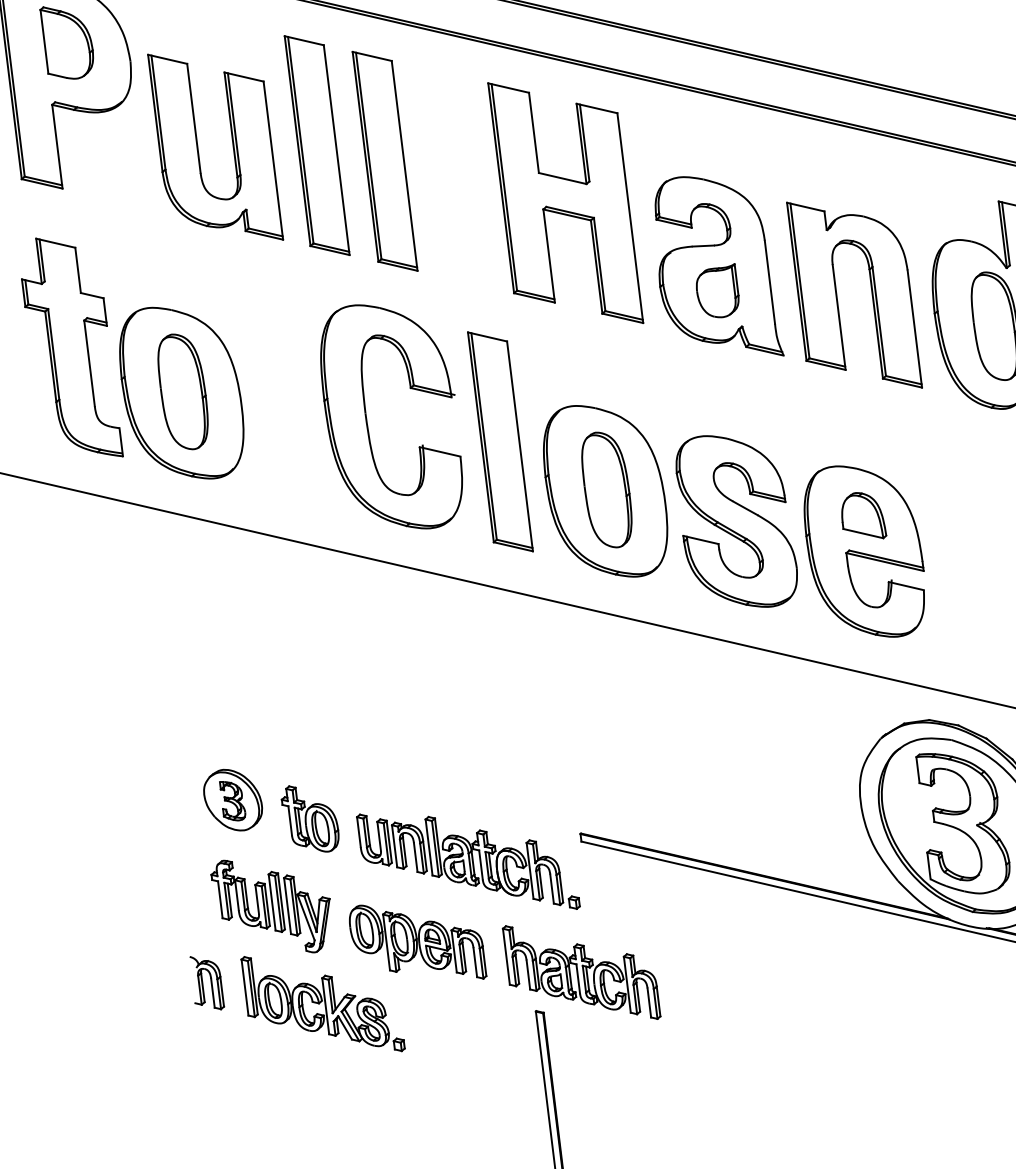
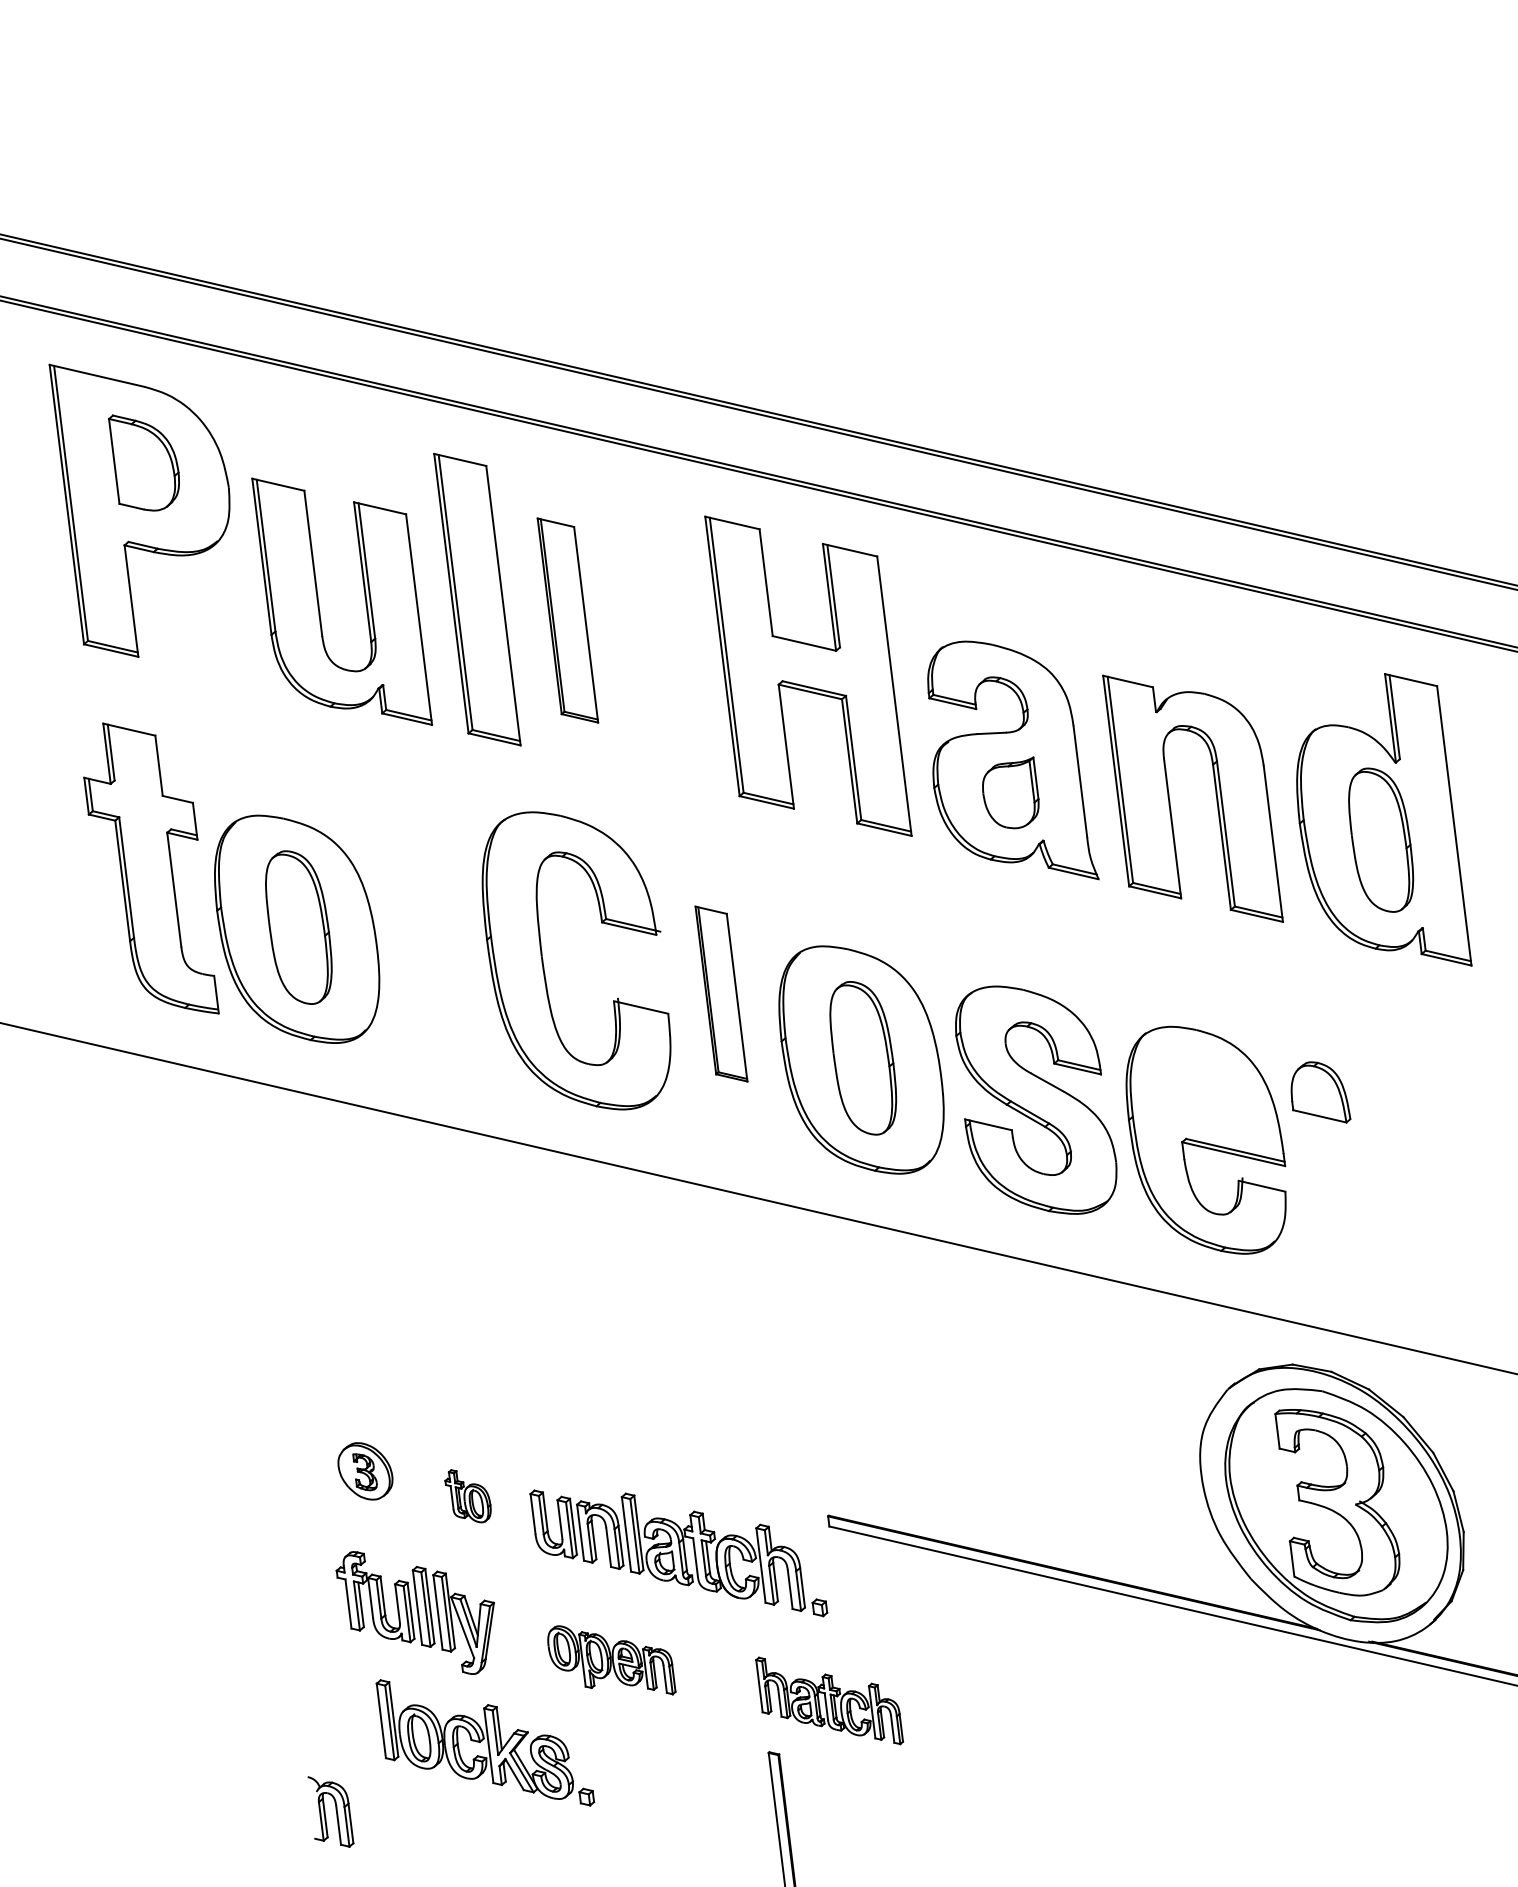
part: (384, 161) -> (567, 620), size x0.7
part: (500, 441) -> (721, 993), size x0.6
part: (863, 515) -> (1320, 1092), moved
part: (233, 800) -> (365, 1471), size x0.7
part: (309, 818) -> (467, 1495), size x0.6
part: (417, 941) -> (611, 1659), size x0.7
part: (581, 972) -> (829, 1700), size x0.7
part: (206, 982) -> (330, 1811), moved

